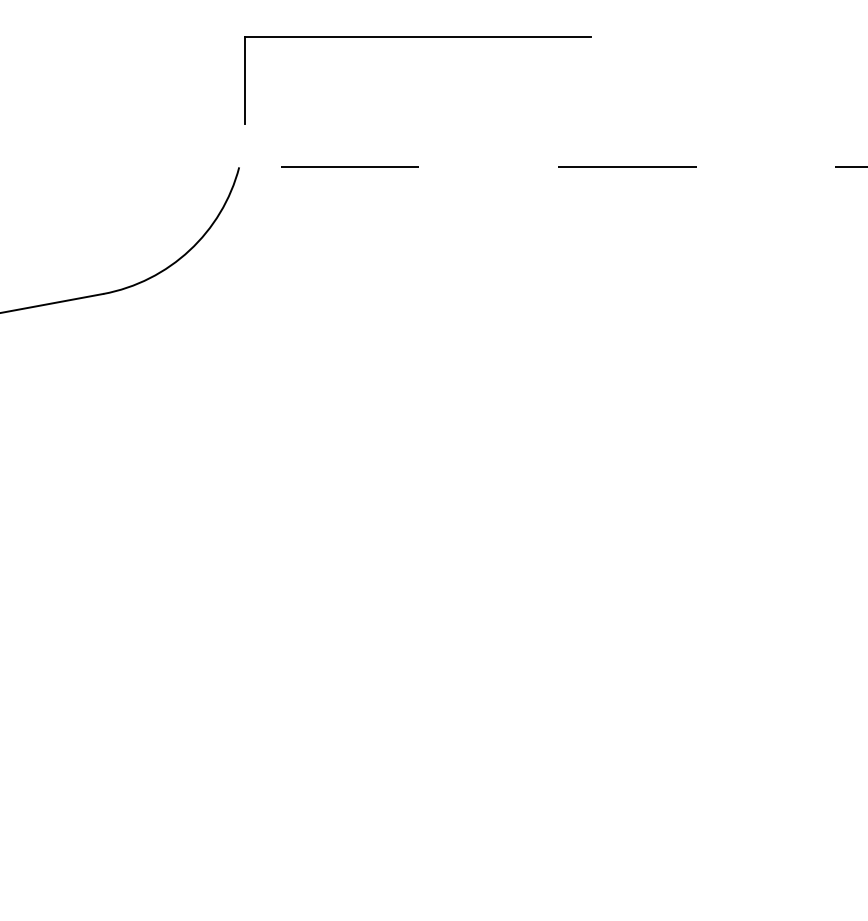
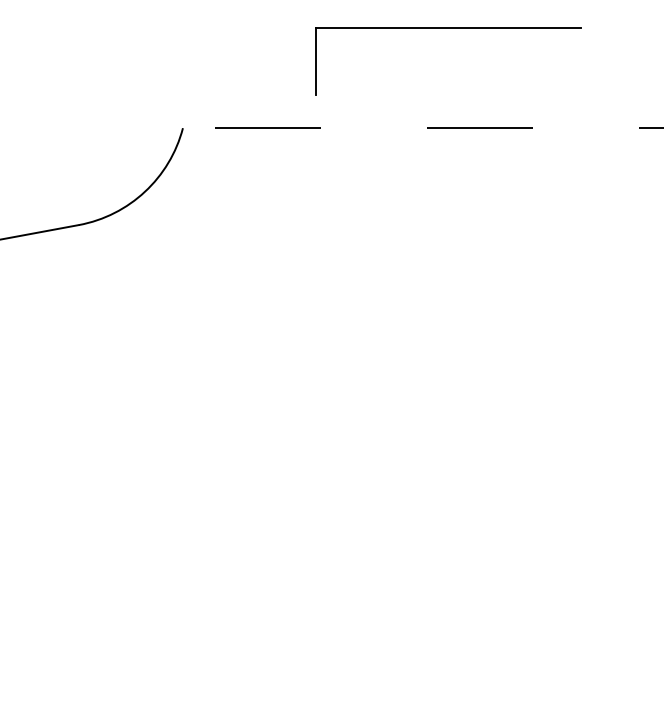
part: (417, 37) -> (448, 28), moved

